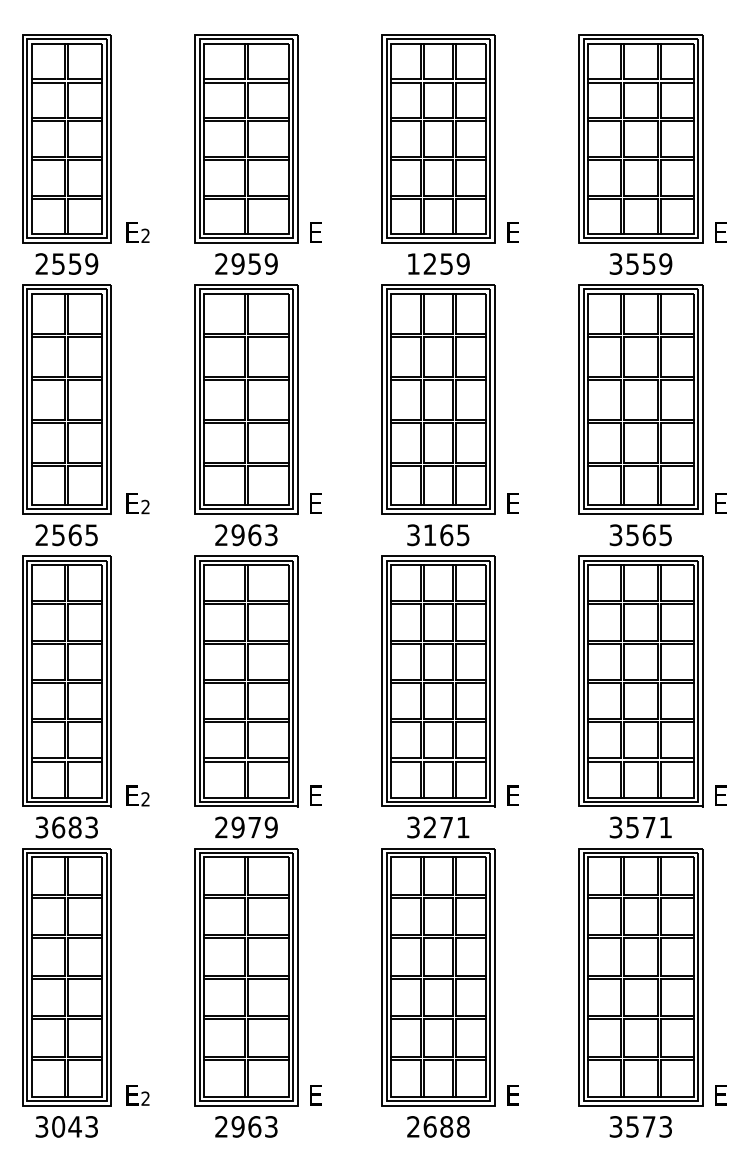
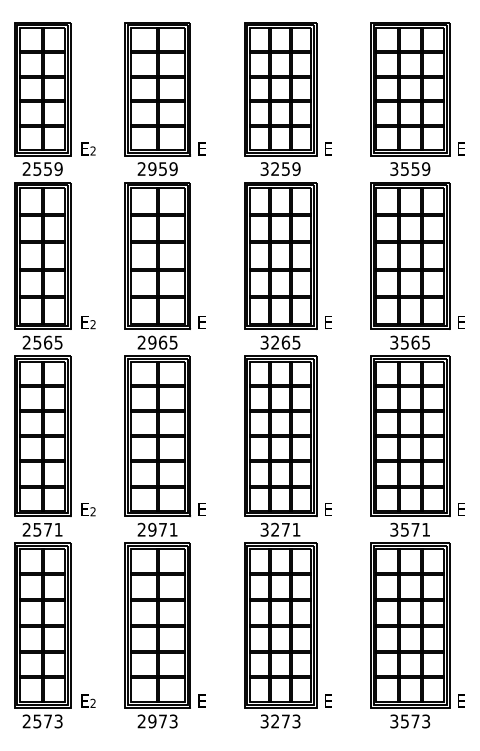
text: (413, 263) -> (264, 168), 1259 -> 3259
text: (271, 533) -> (173, 341), 2963 -> 2965
text: (430, 534) -> (275, 342), 3165 -> 3265
text: (66, 827) -> (42, 529), 3683 -> 2571
text: (271, 827) -> (173, 529), 2979 -> 2971
text: (58, 1126) -> (37, 721), 3043 -> 2573
text: (255, 1126) -> (163, 721), 2963 -> 2973
text: (438, 1126) -> (280, 721), 2688 -> 3273

